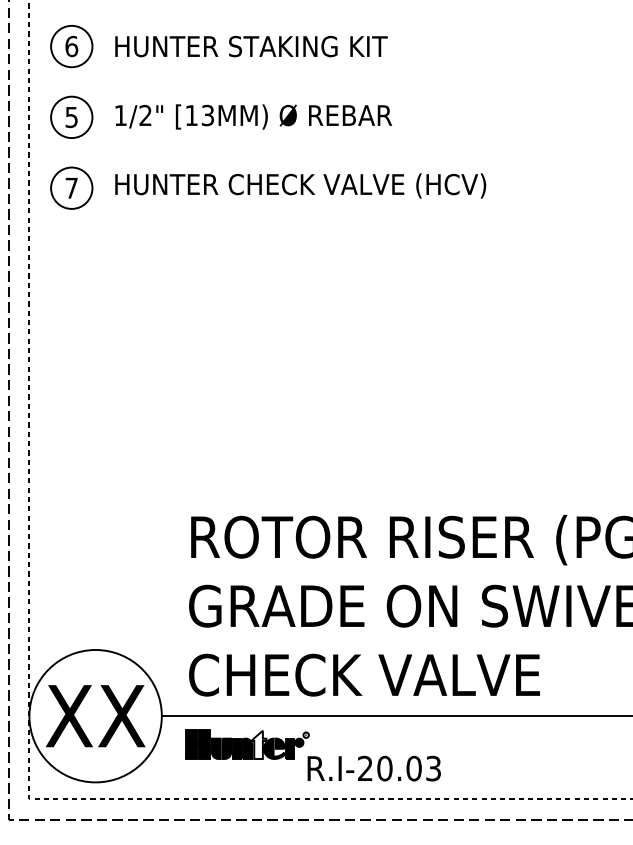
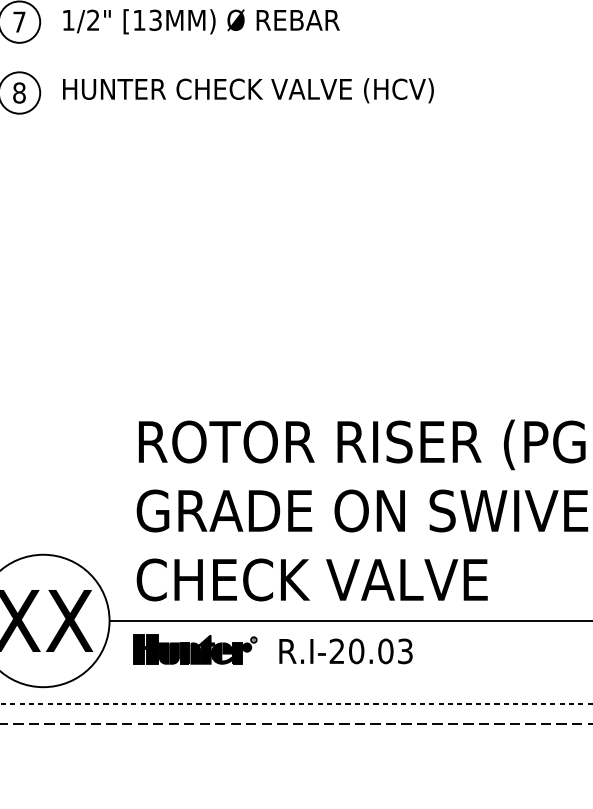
text: (71, 117) -> (19, 22), 5 -> 7
text: (71, 187) -> (19, 92), 7 -> 8
fill: (258, 744) -> (206, 649), added
text: (373, 768) -> (345, 651), moved

